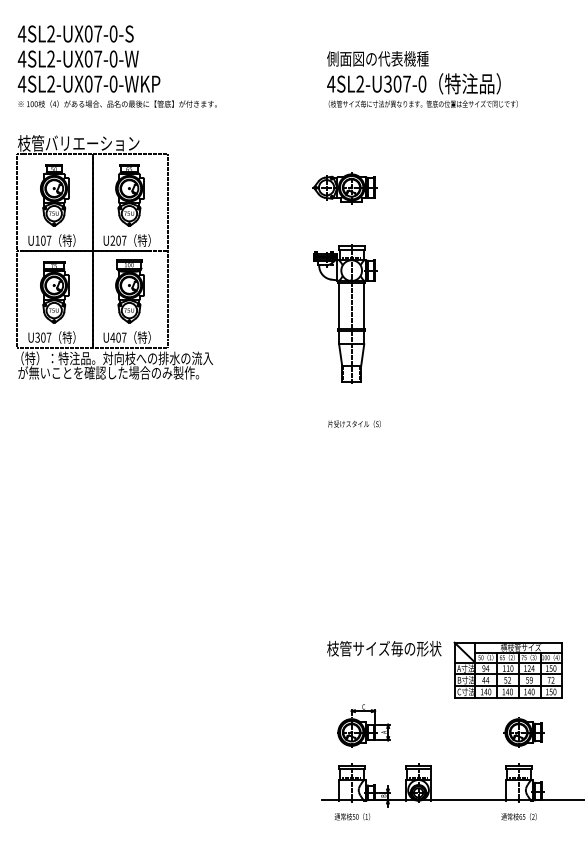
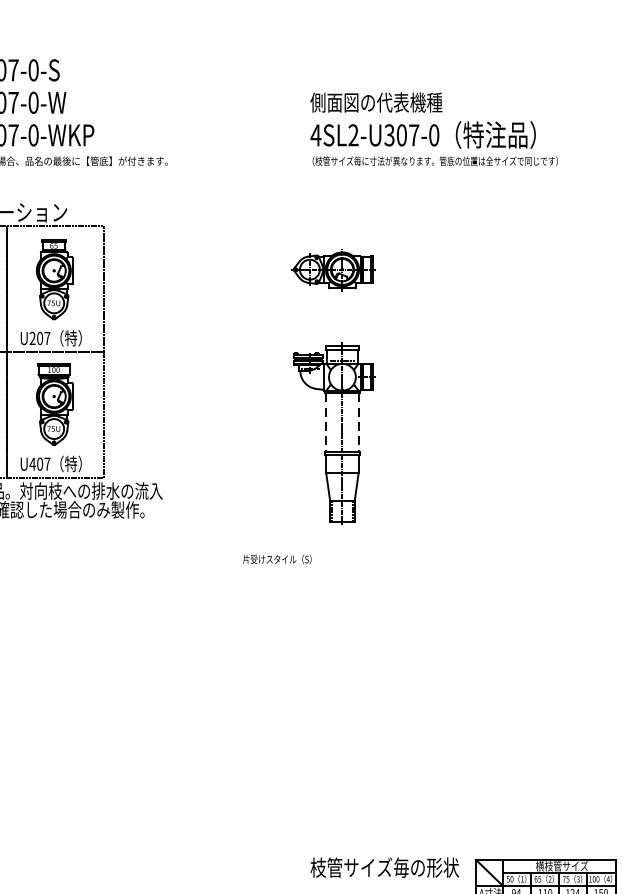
line: (339, 305) -> (326, 422), solid -> dashed
line: (364, 305) -> (359, 422), solid -> dashed
text: (354, 423) -> (277, 558), moved

